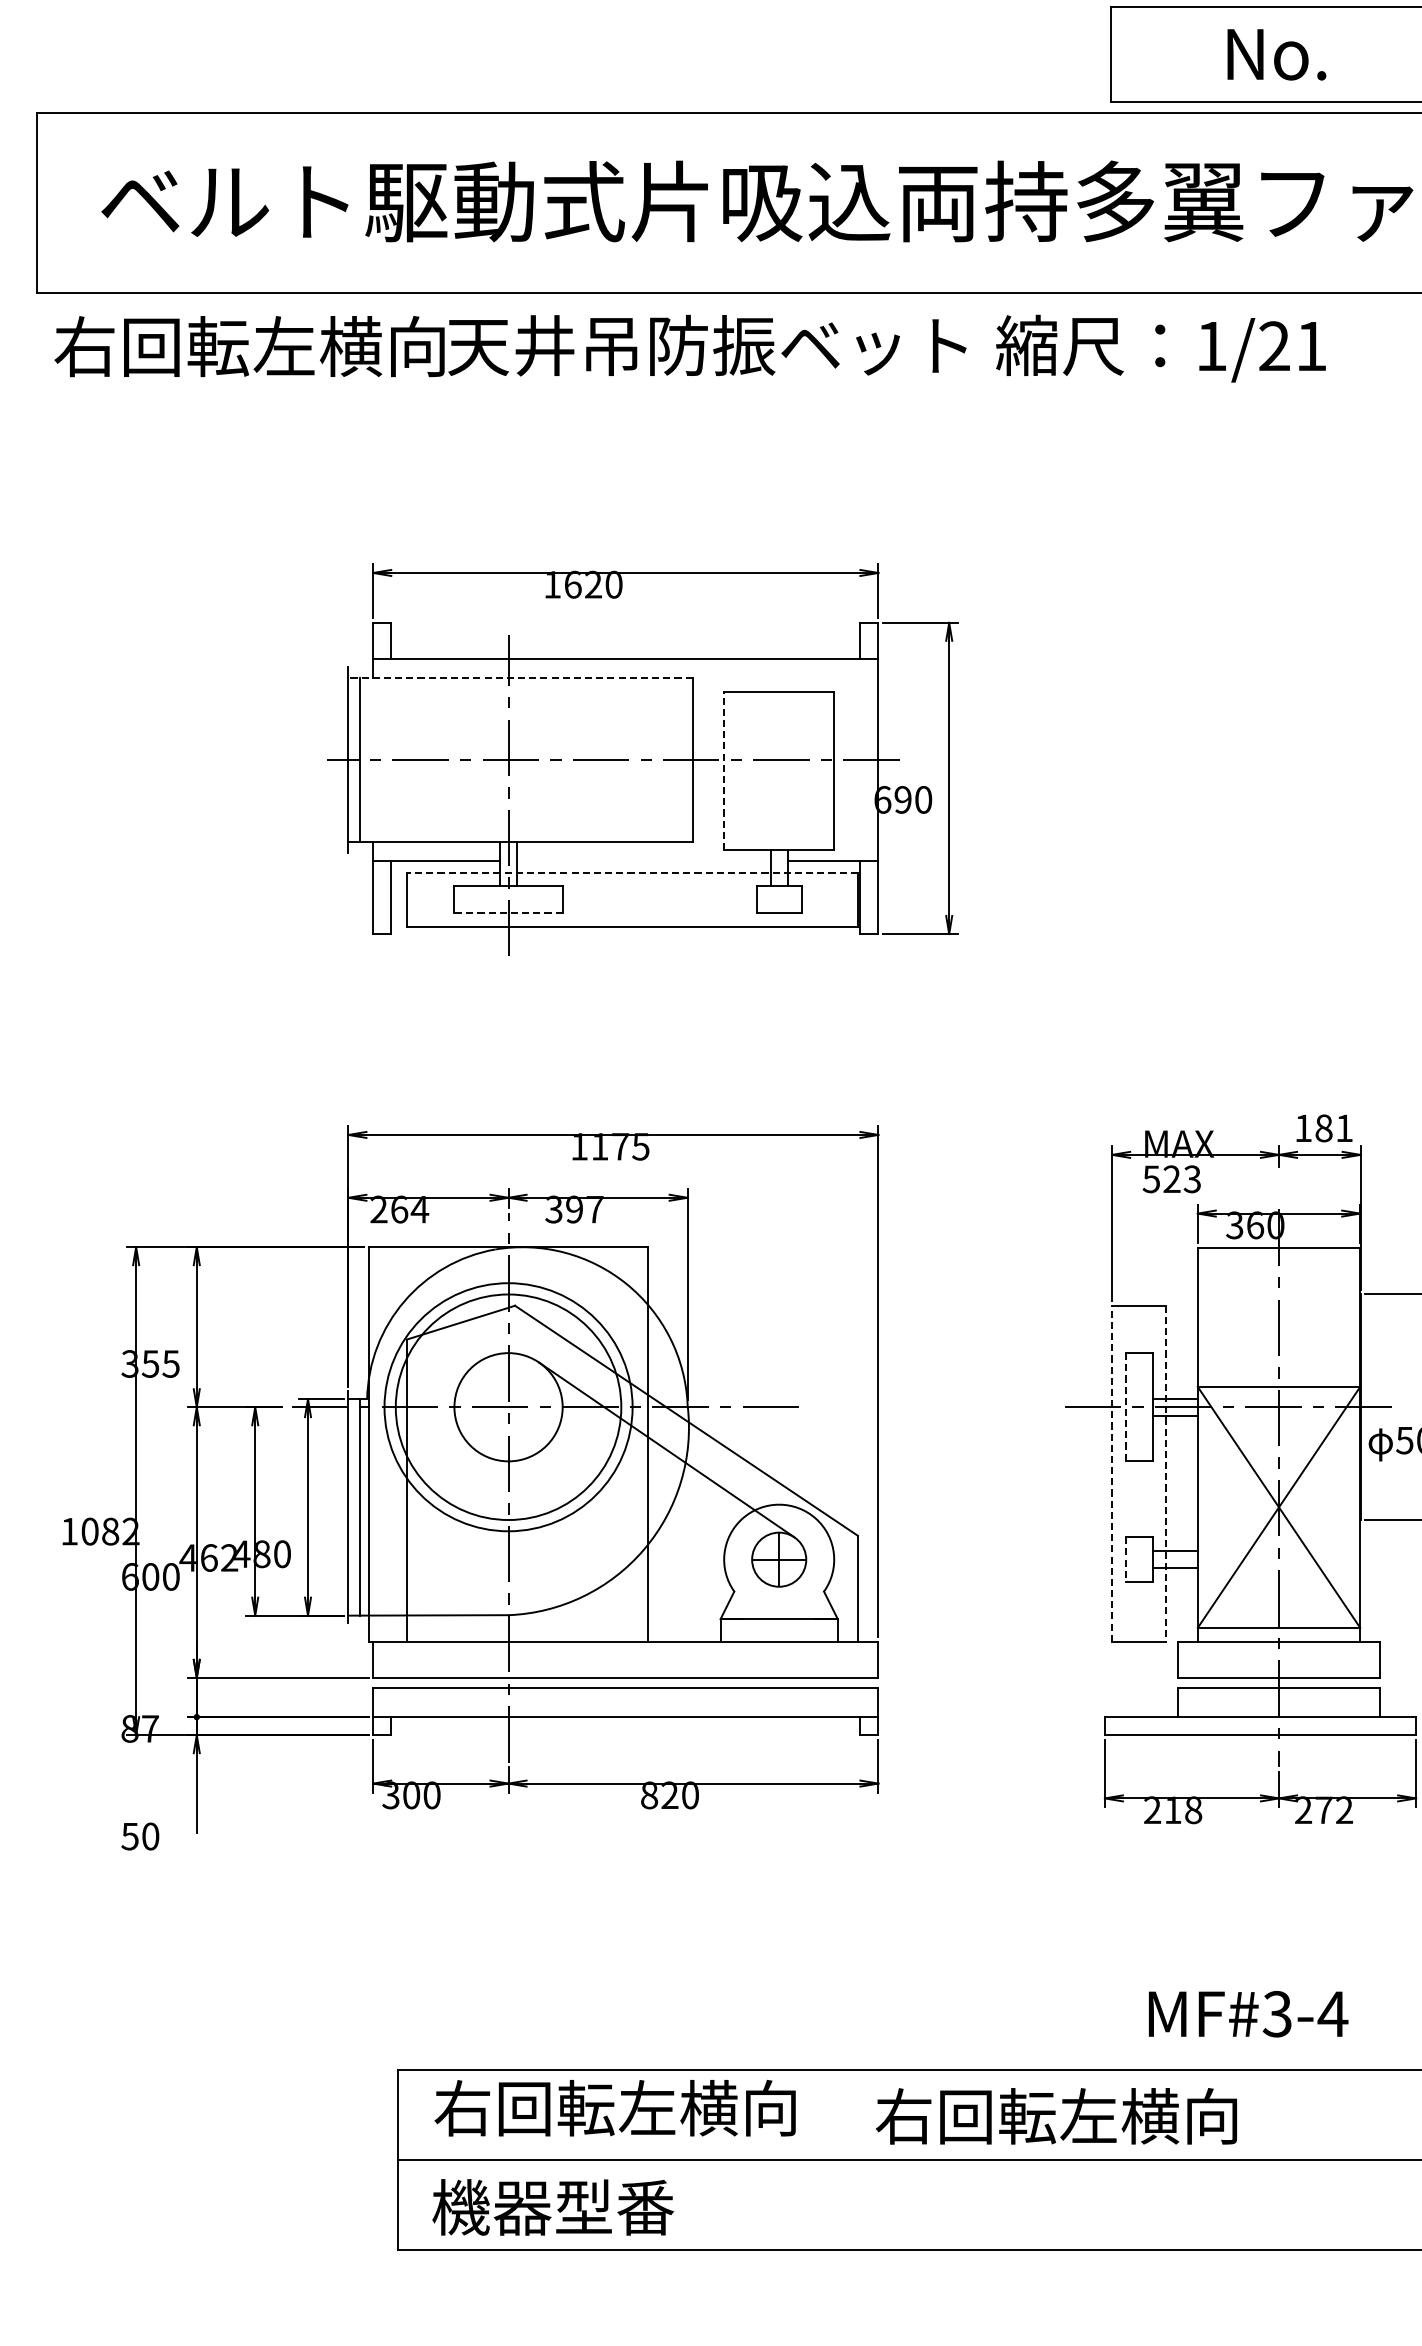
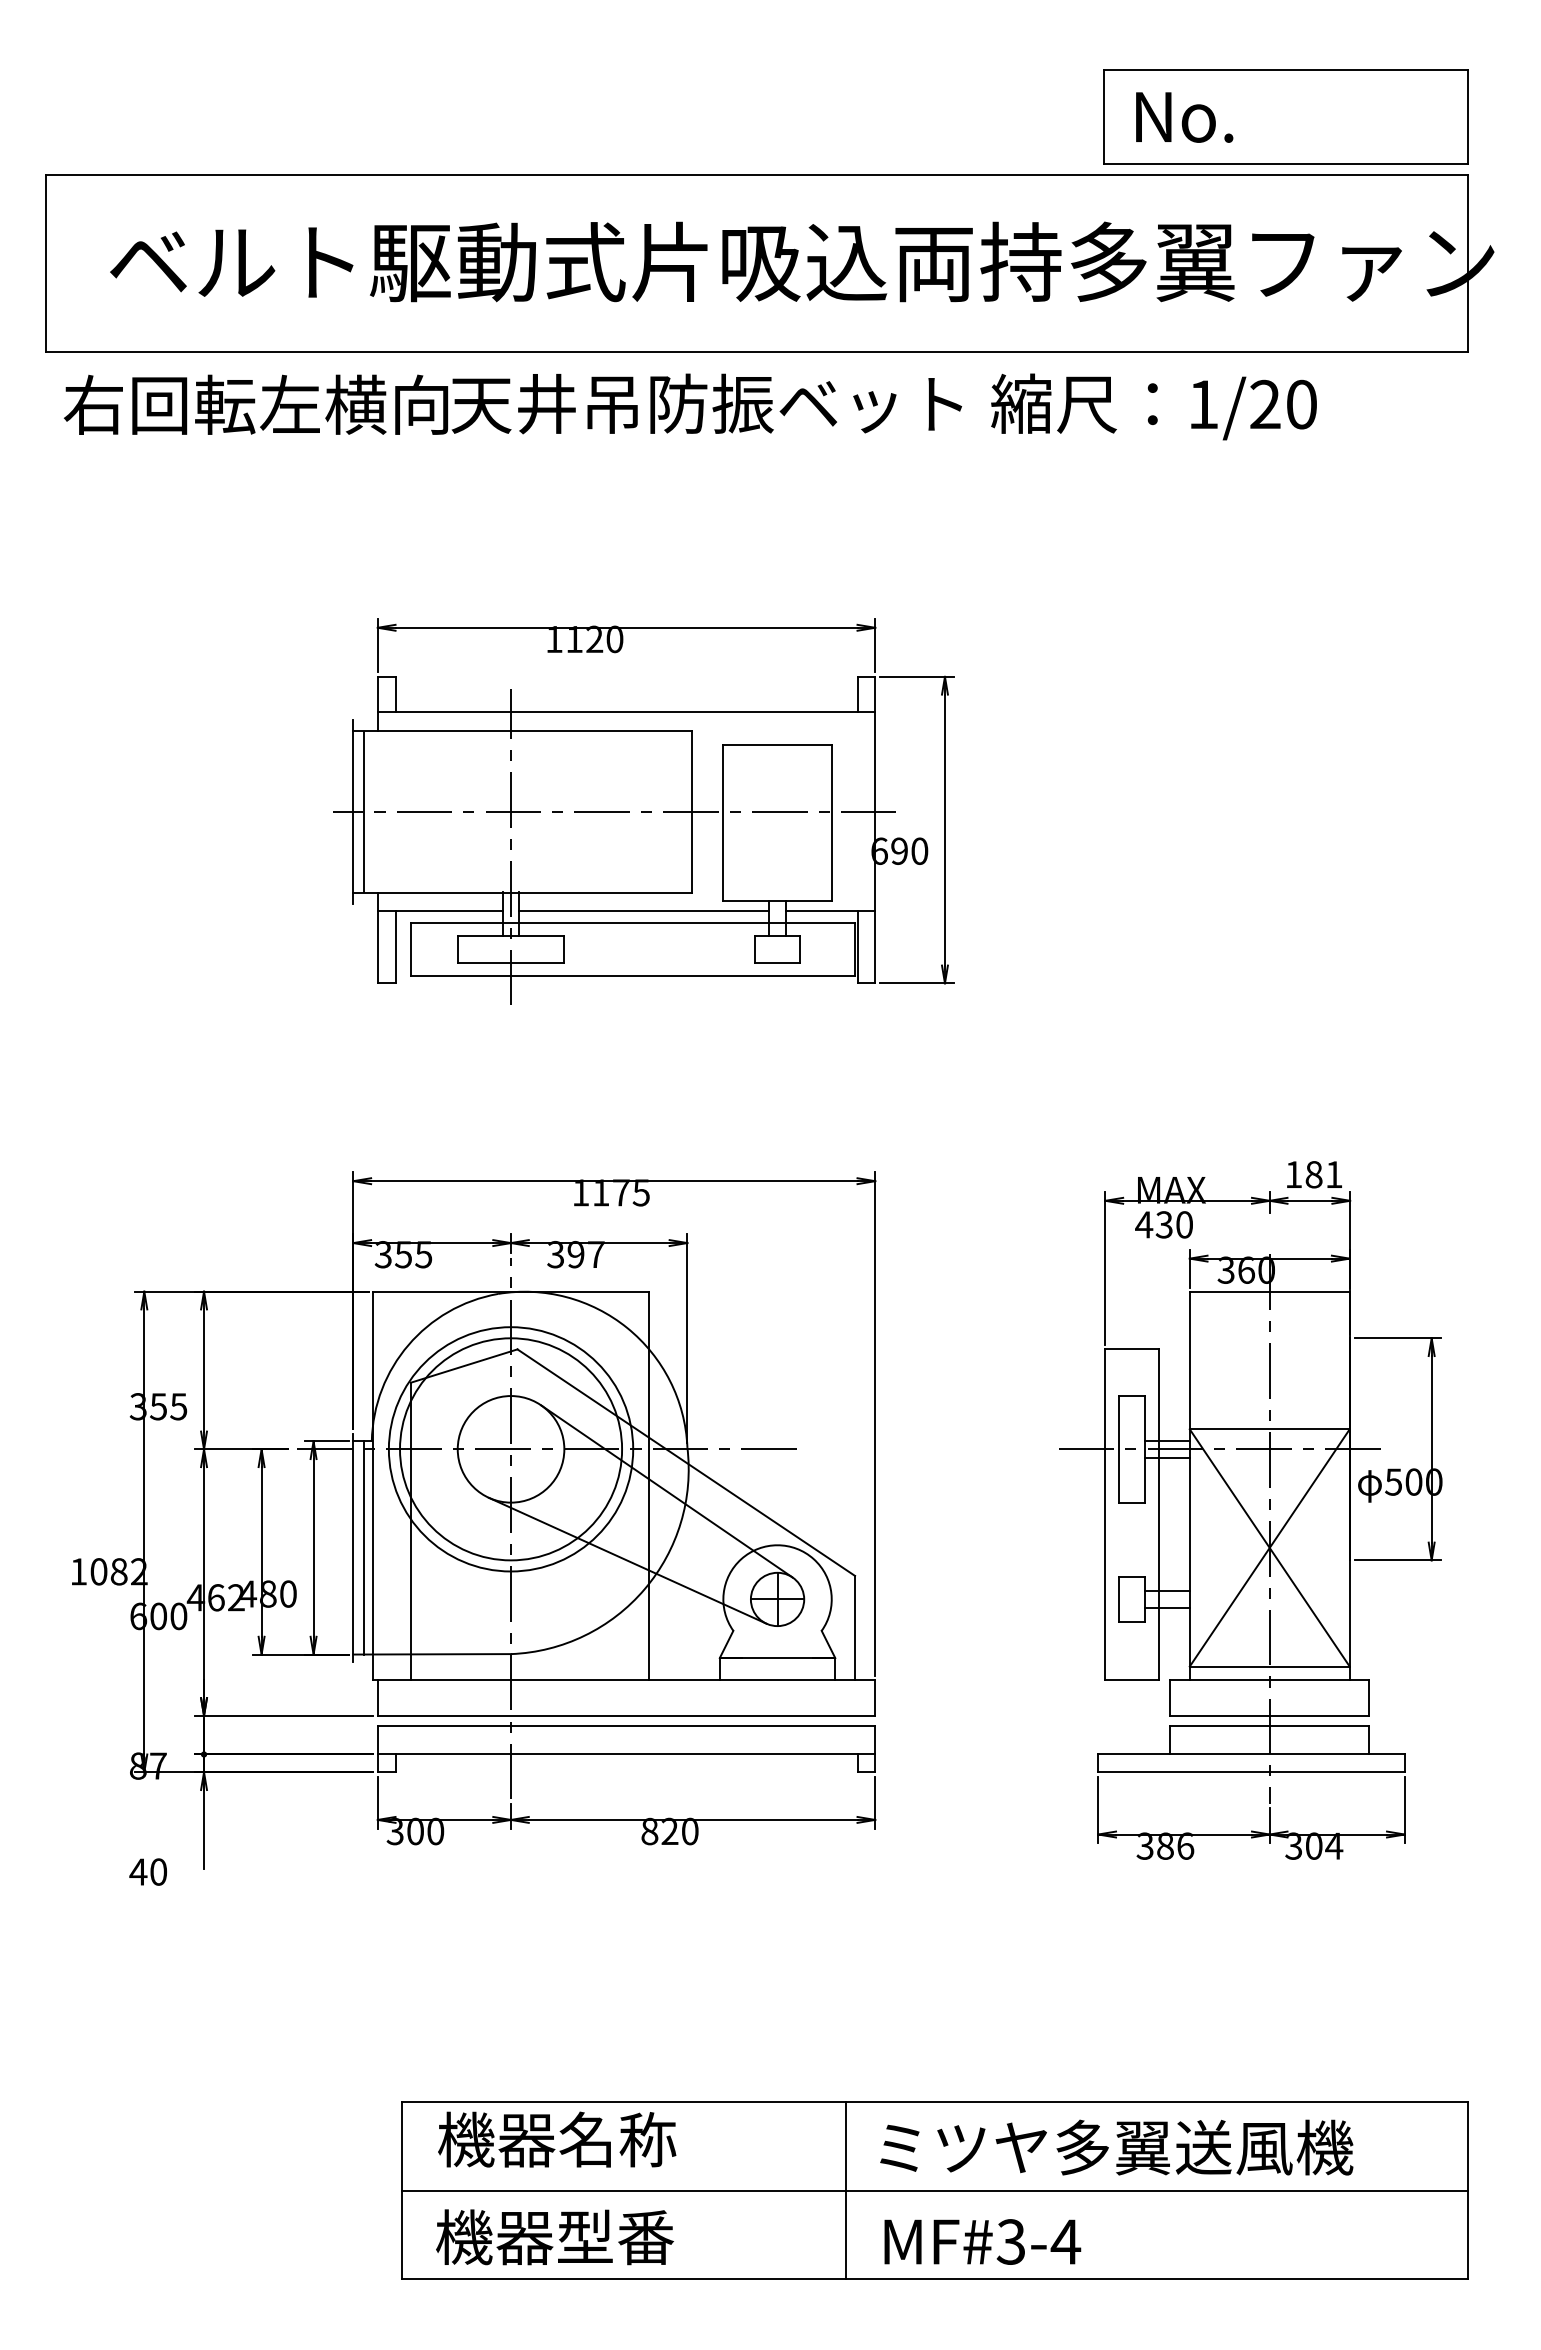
text: (1276, 54) -> (1184, 117), moved
text: (1311, 346) -> (1301, 404), 1/21 -> 1/20
text: (572, 584) -> (574, 639), 1620 -> 1120
line: (520, 678) -> (522, 731), dashed -> solid
line: (724, 770) -> (723, 822), dashed -> solid
line: (644, 861) -> (644, 911), added
line: (631, 872) -> (632, 922), dashed -> solid
line: (508, 912) -> (510, 962), dashed -> solid
text: (1171, 1178) -> (1163, 1224), 523 -> 430
text: (399, 1209) -> (403, 1254), 264 -> 355
line: (1125, 1407) -> (1118, 1449), dashed -> solid
line: (1112, 1473) -> (1105, 1514), dashed -> solid
line: (1166, 1474) -> (1158, 1515), dashed -> solid
line: (626, 1520) -> (627, 1560), added
line: (1125, 1559) -> (1118, 1599), dashed -> solid
text: (1173, 1809) -> (1165, 1845), 218 -> 386
text: (1324, 1809) -> (1314, 1845), 272 -> 304
text: (130, 1835) -> (138, 1871), 50 -> 40
text: (1248, 2013) -> (982, 2241), moved
text: (614, 2108) -> (615, 2139), 右回転左横向 -> 機器名称
text: (1119, 2116) -> (1112, 2147), 右回転左横向 -> ミツヤ多翼送風機
line: (848, 2159) -> (845, 2190), added

